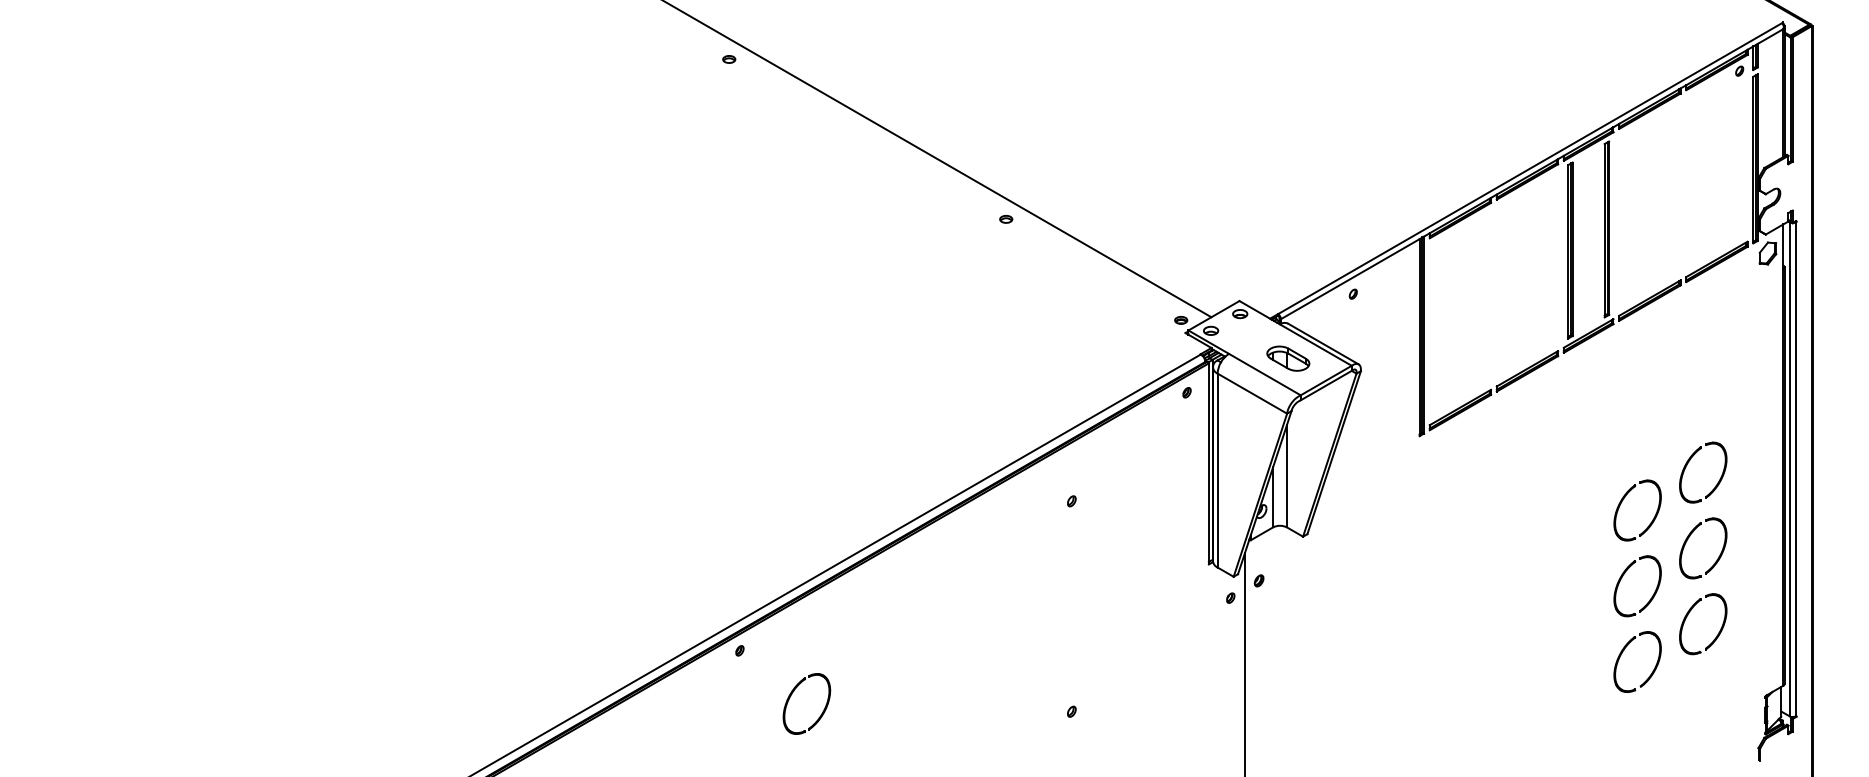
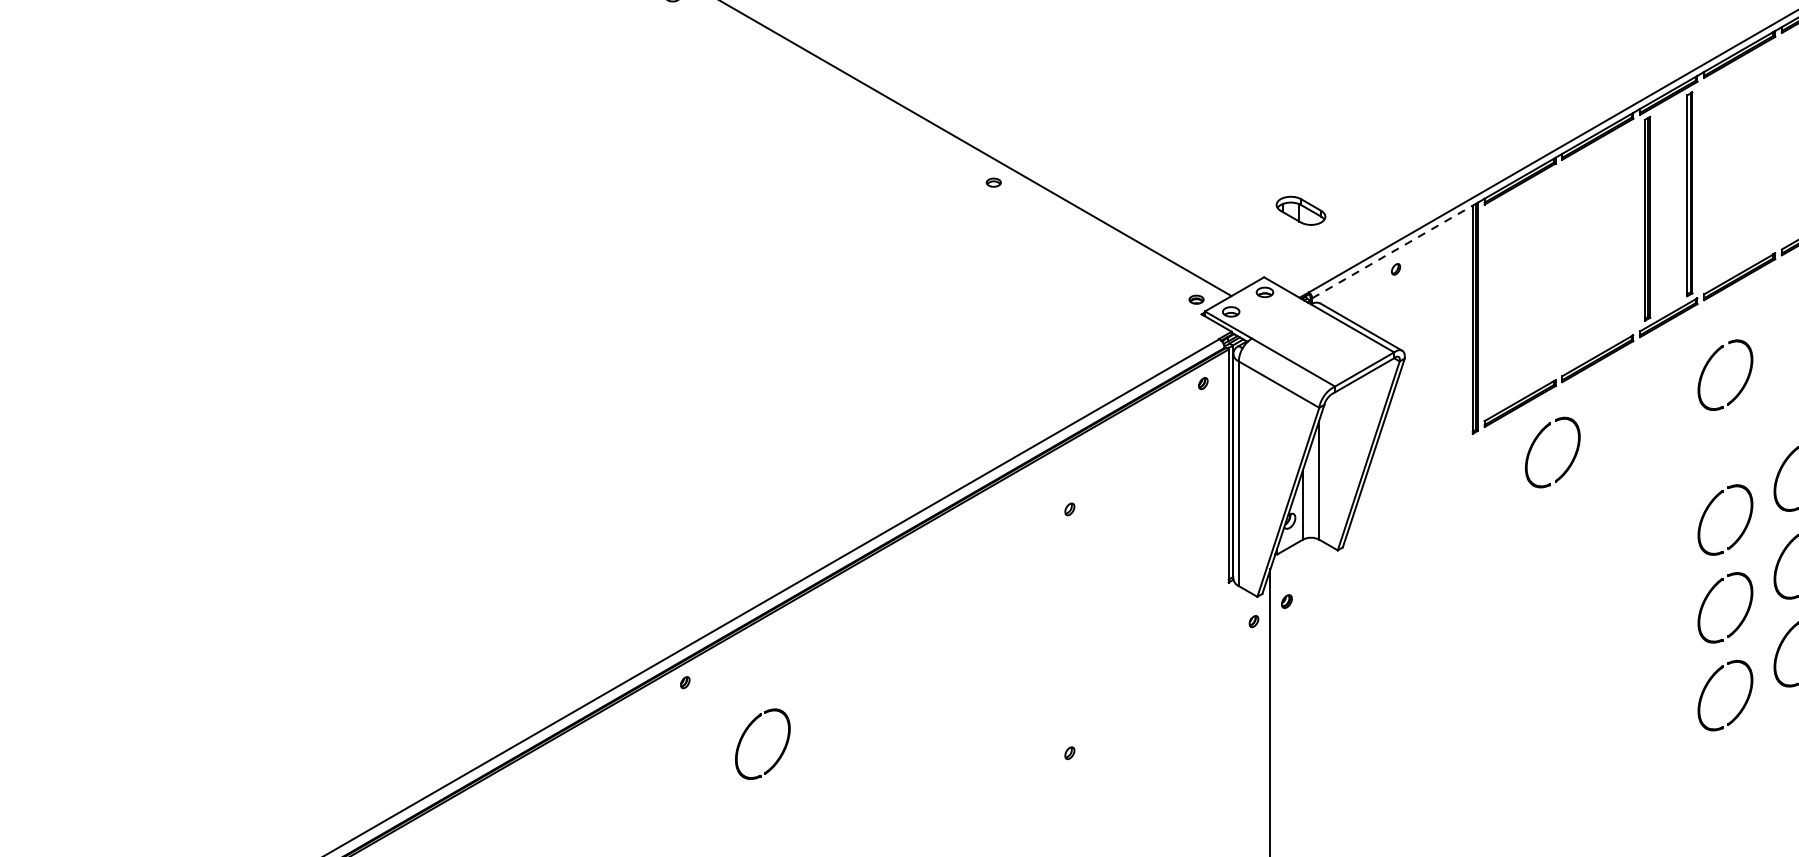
line: (1350, 279) -> (1392, 252), solid -> dashed
part: (1288, 358) -> (1301, 210), moved
part: (1622, 377) -> (1707, 365), added
part: (1474, 442) -> (1536, 441), added

